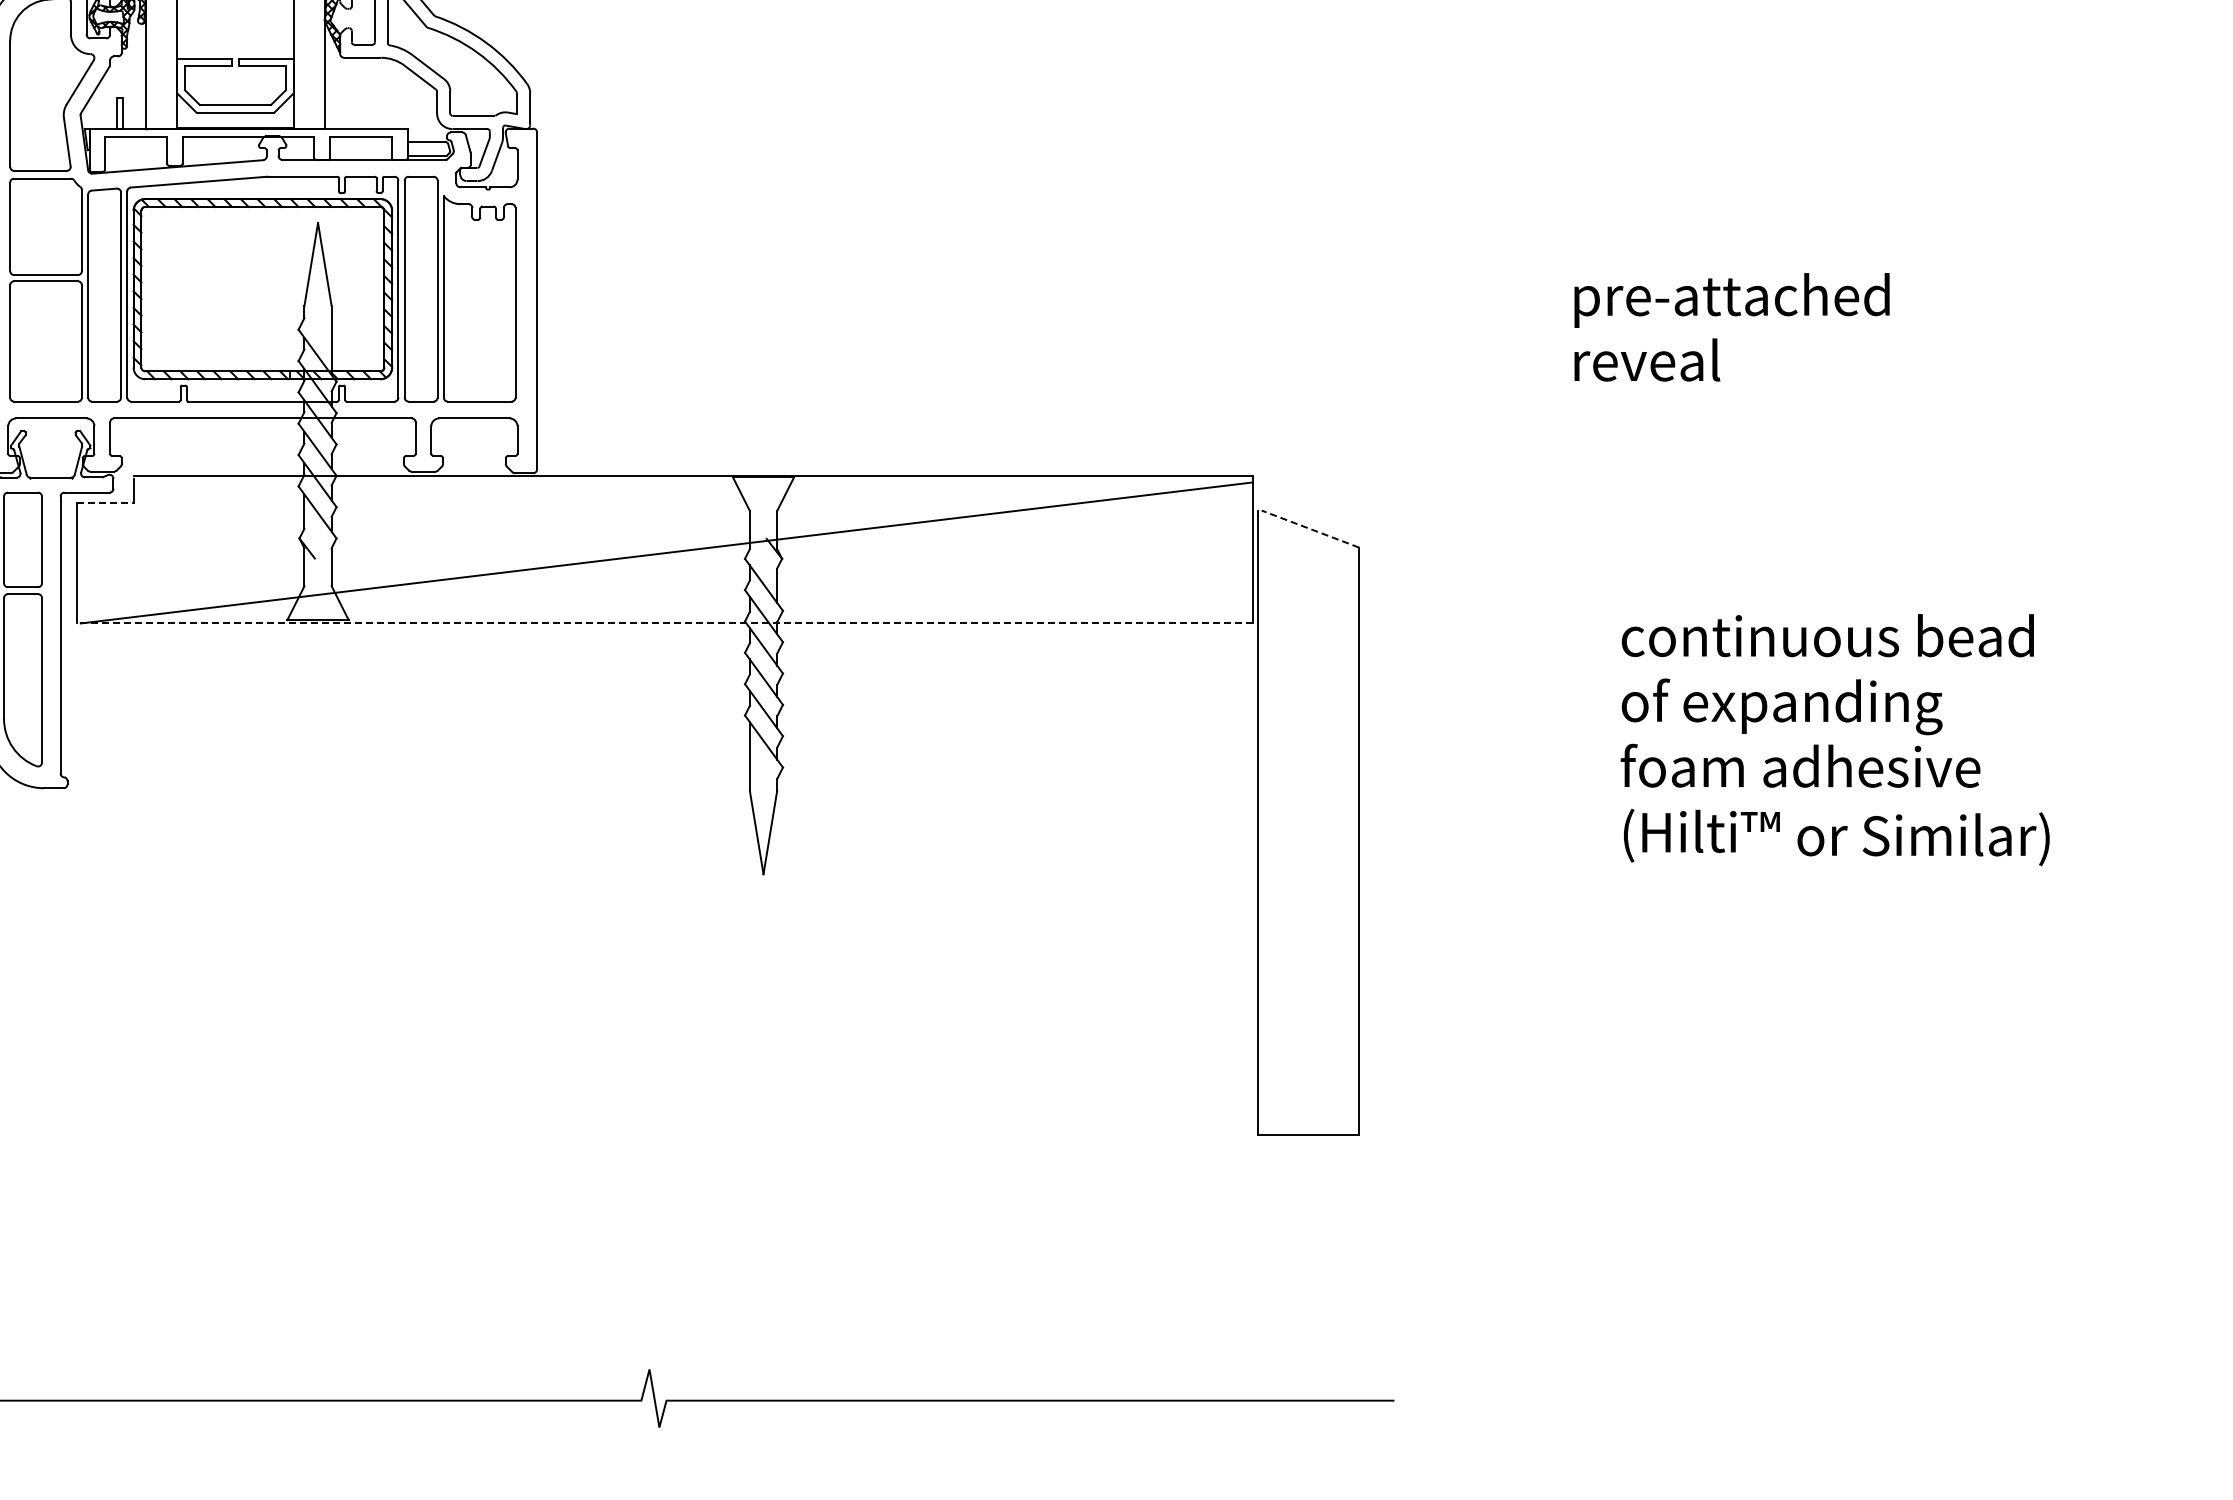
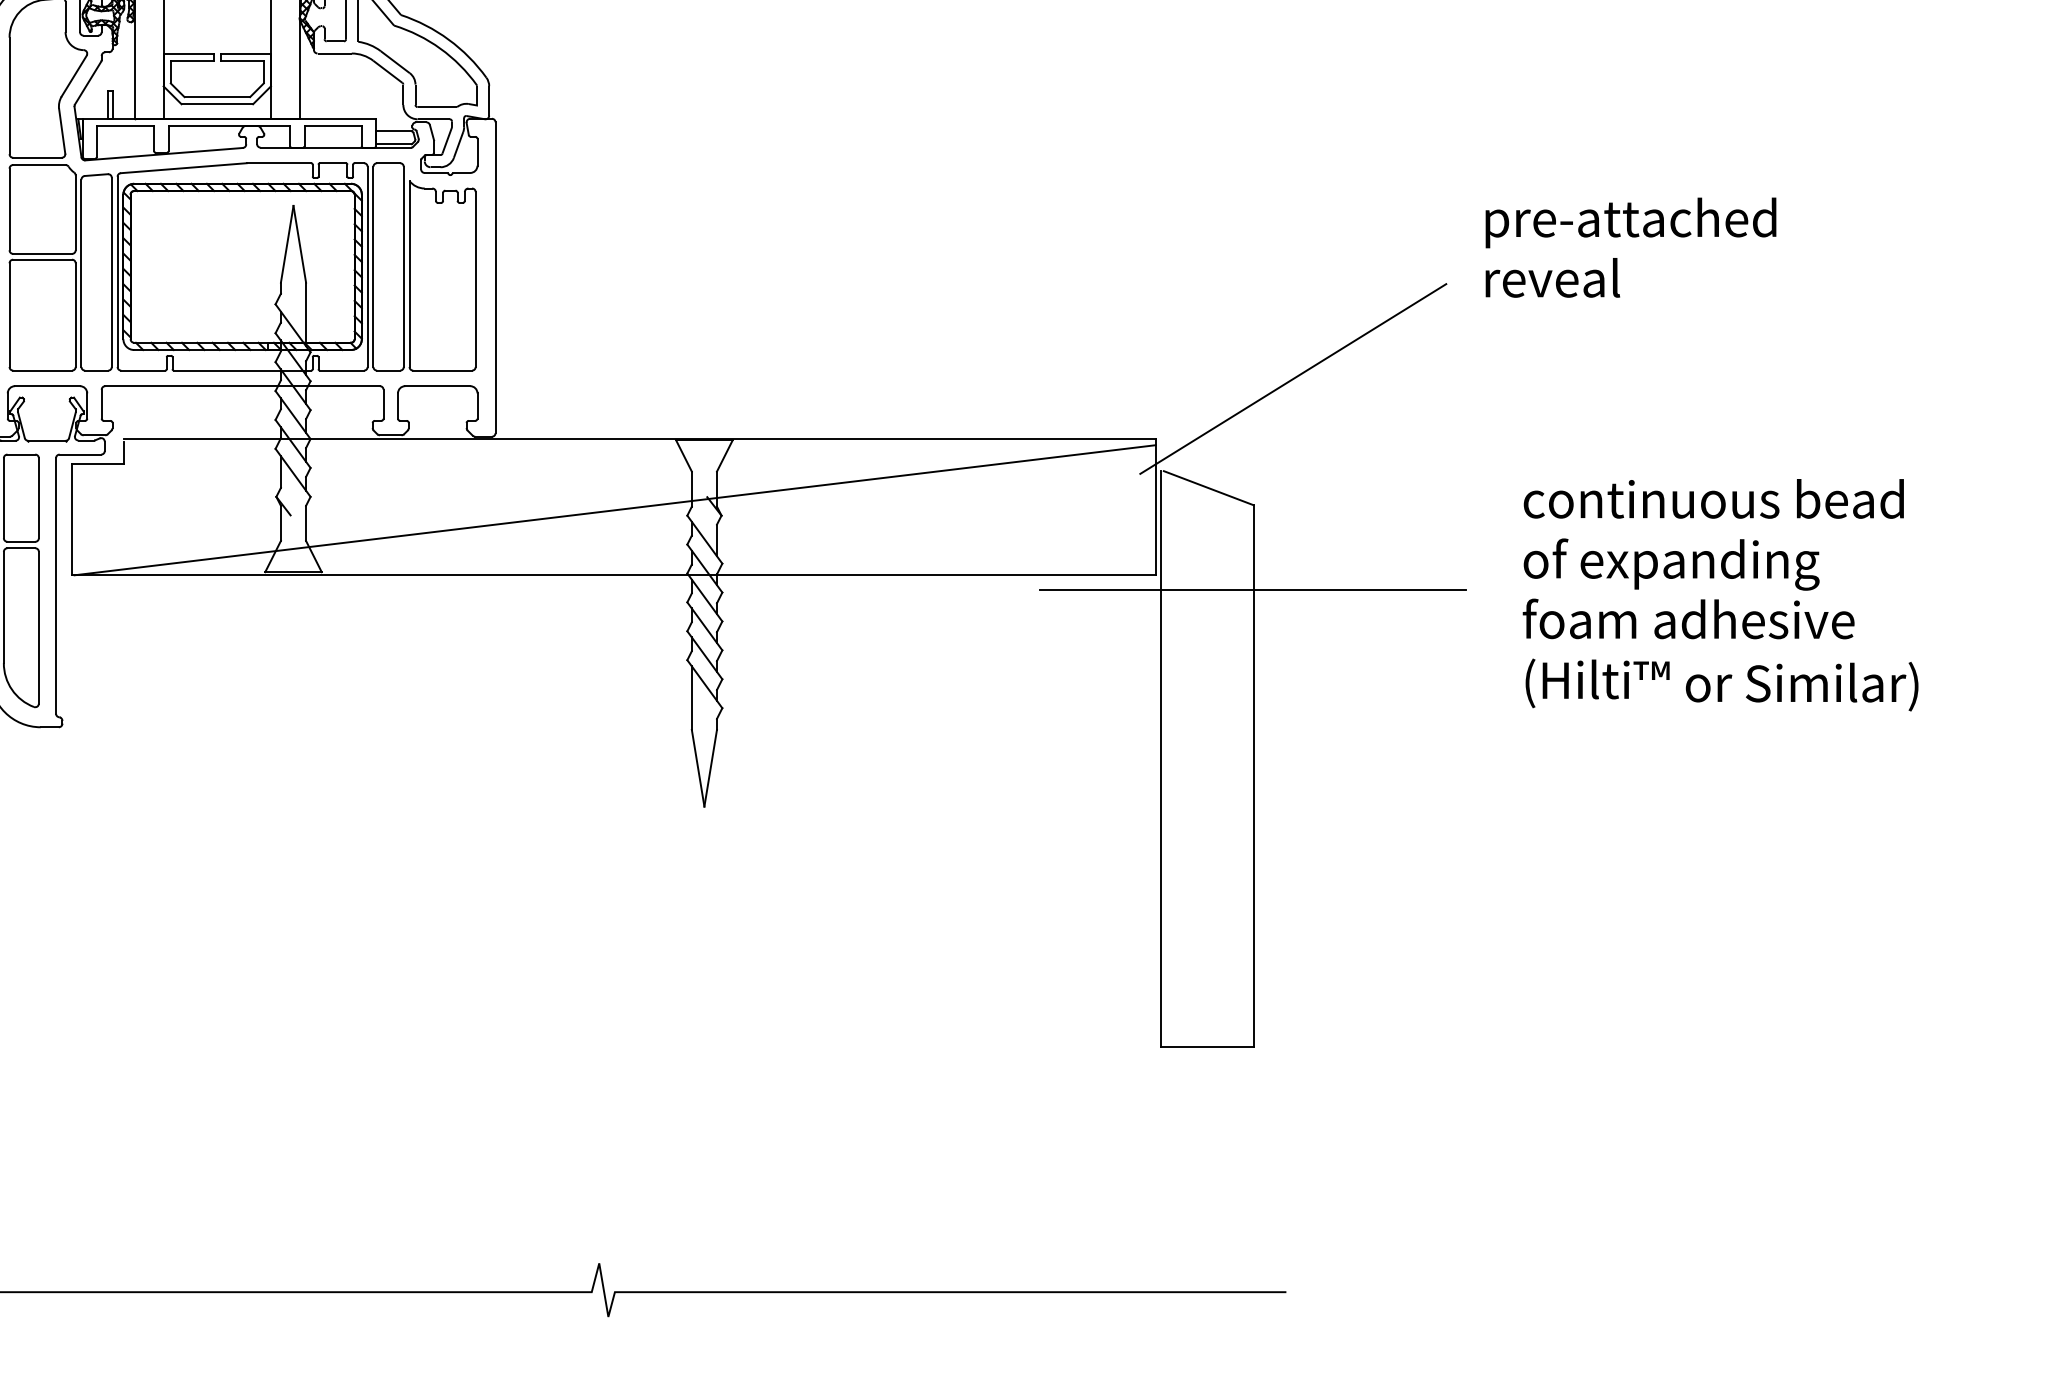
text: (1731, 327) -> (1630, 247), moved
line: (1401, 410) -> (1292, 378), added
line: (105, 502) -> (97, 463), dashed -> solid
line: (1309, 528) -> (1208, 487), dashed -> solid
line: (665, 623) -> (613, 575), dashed -> solid
line: (1357, 639) -> (1252, 590), added
text: (1834, 740) -> (1719, 595), moved

